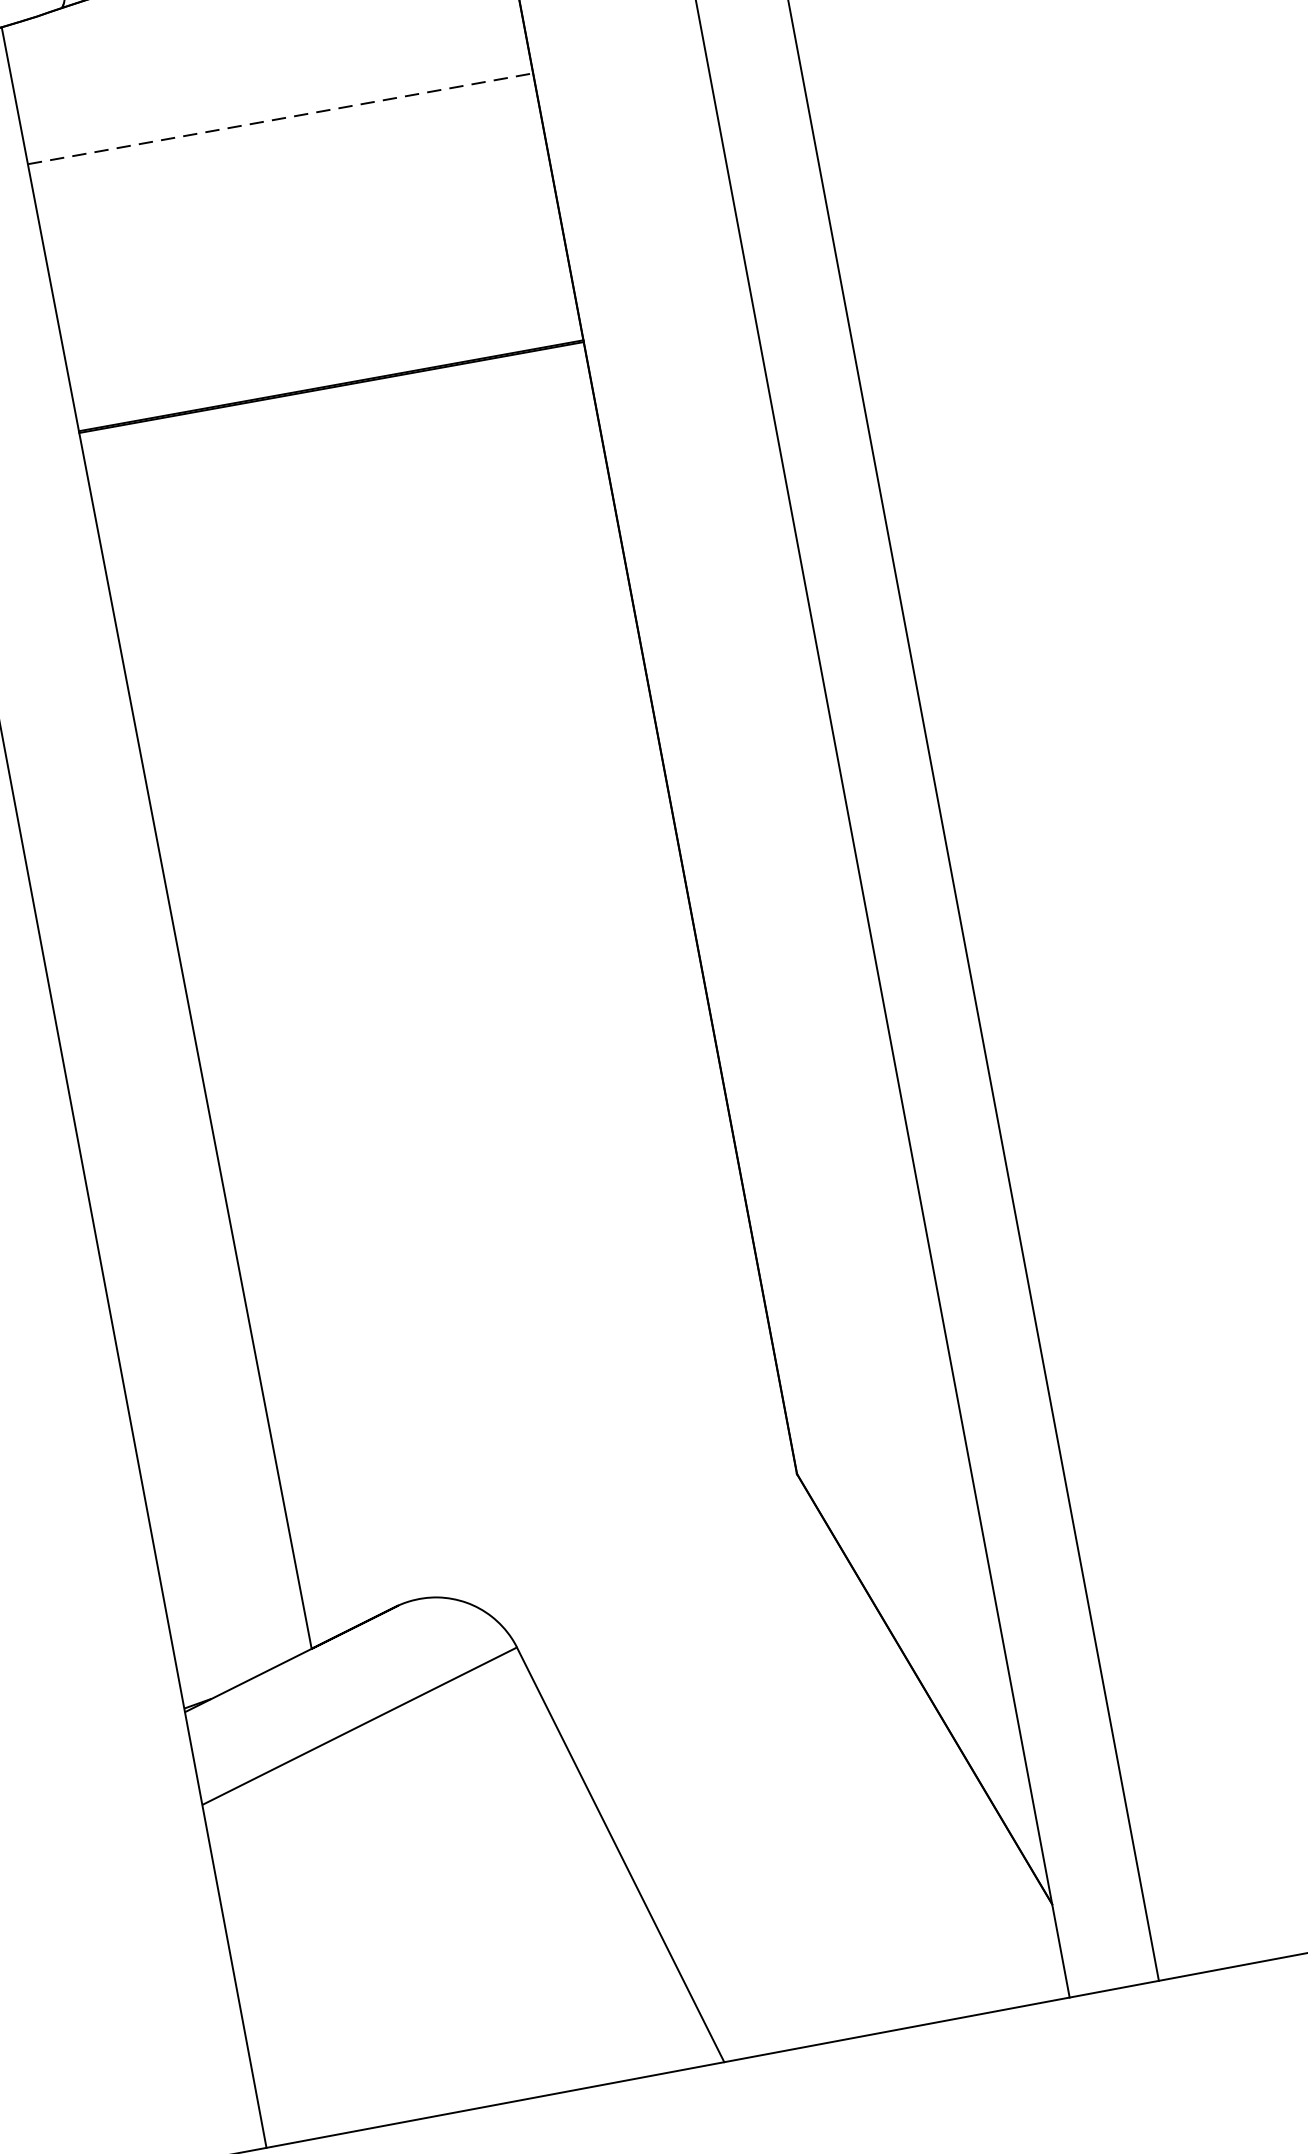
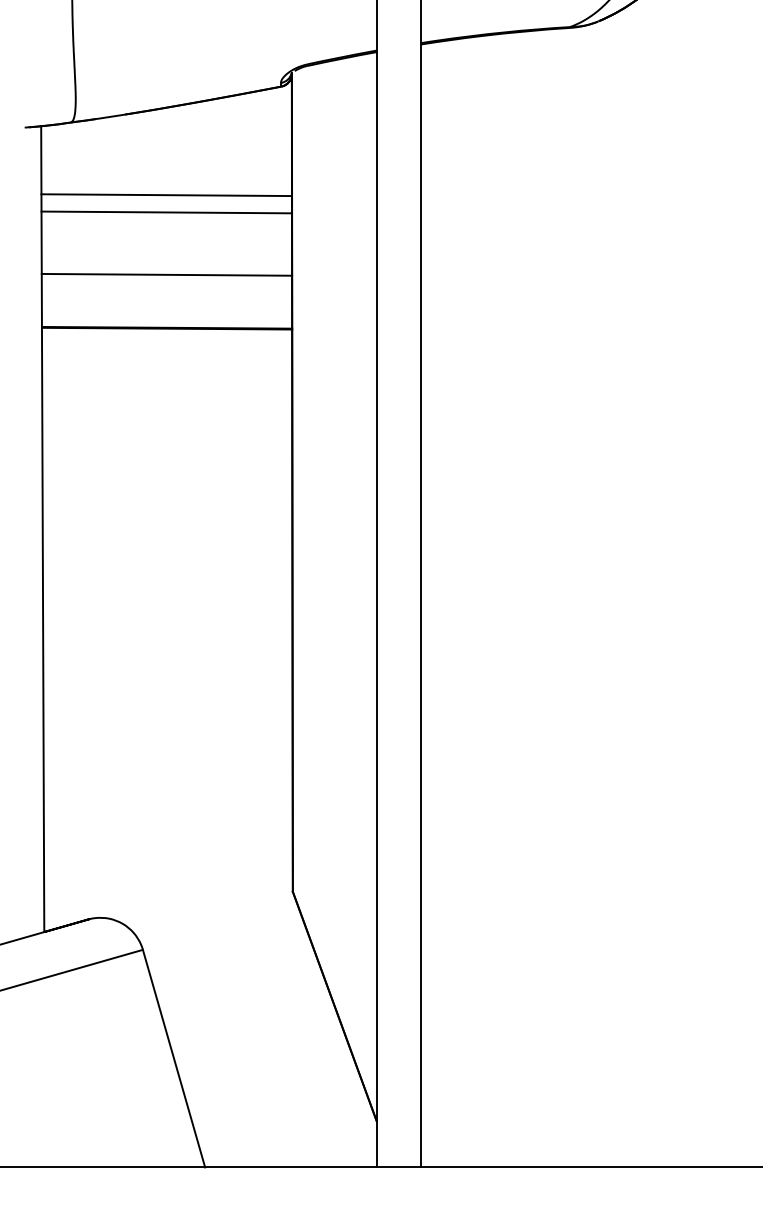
line: (282, 119) -> (167, 195), dashed -> solid
line: (286, 153) -> (166, 212), added
line: (309, 278) -> (166, 274), added

